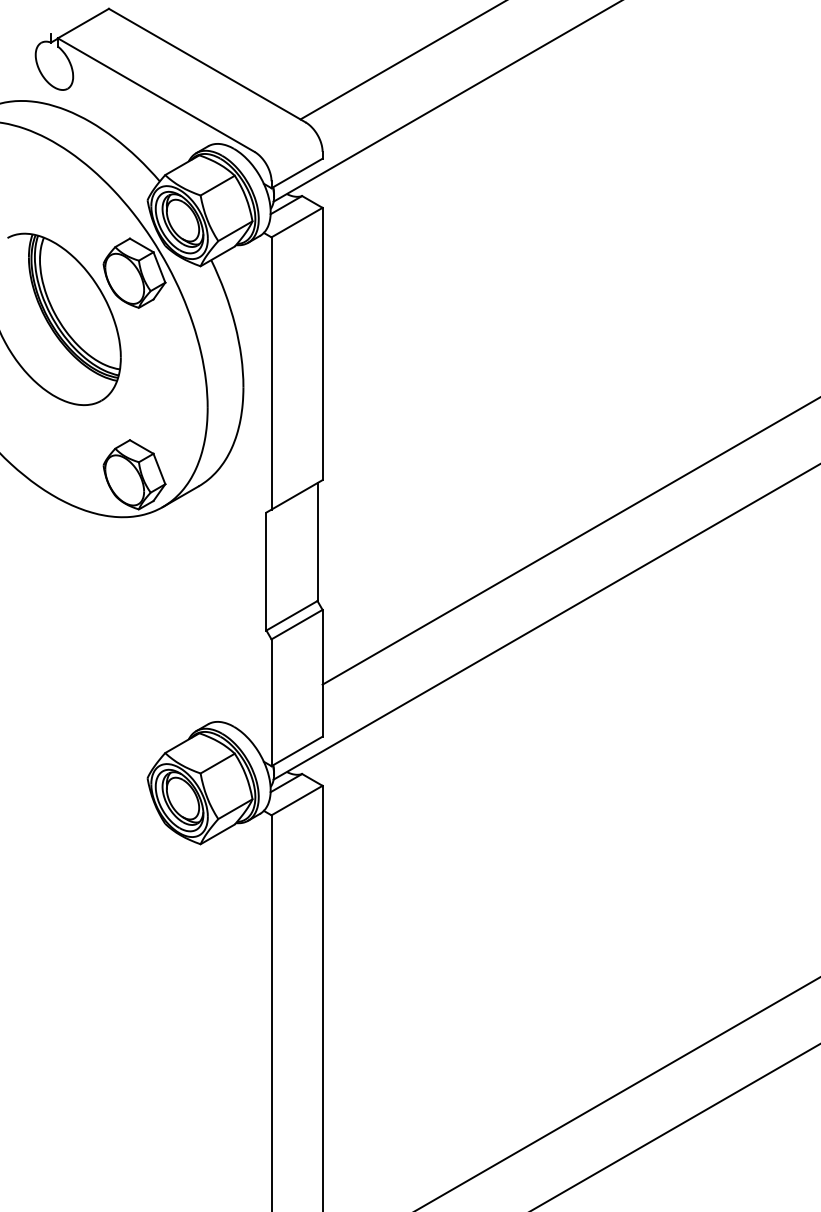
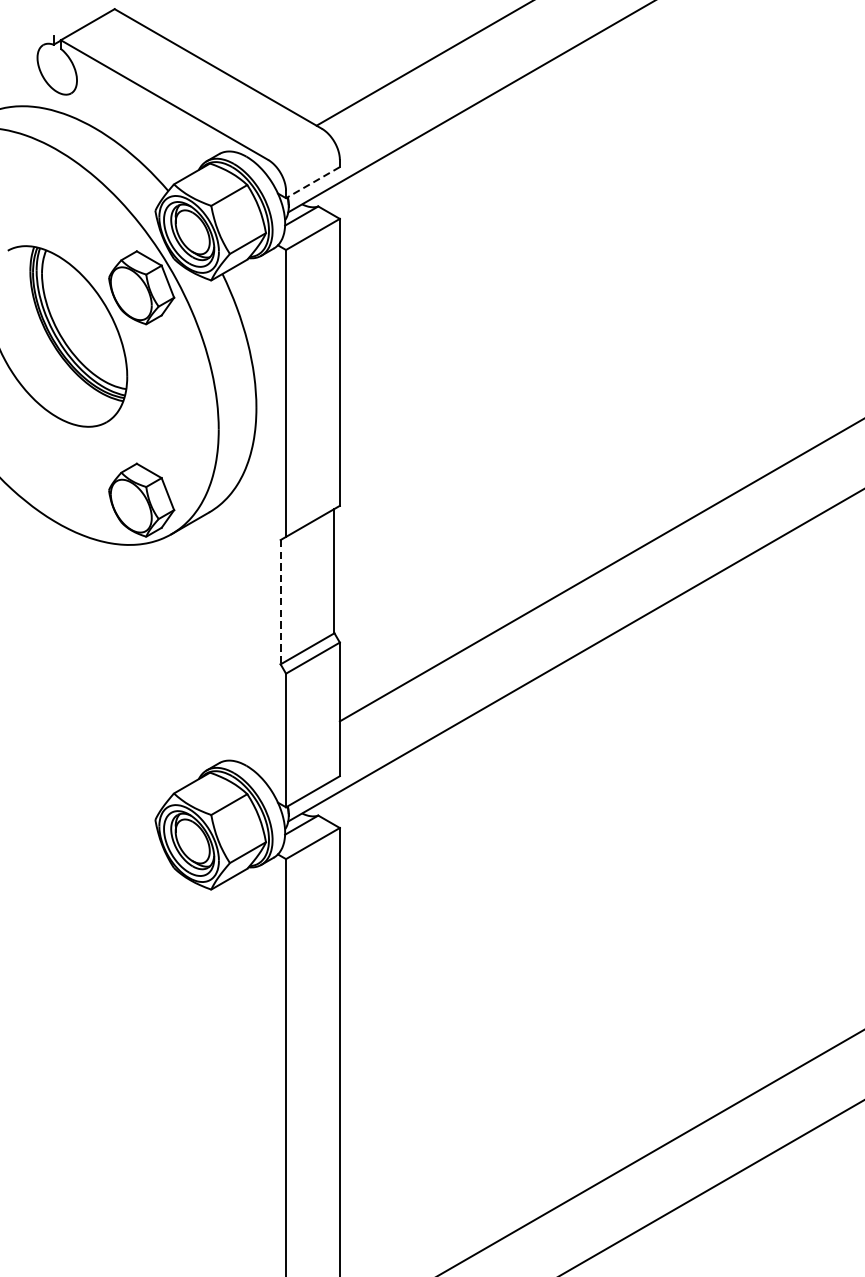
line: (296, 173) -> (312, 182), solid -> dashed
line: (266, 571) -> (280, 602), solid -> dashed

